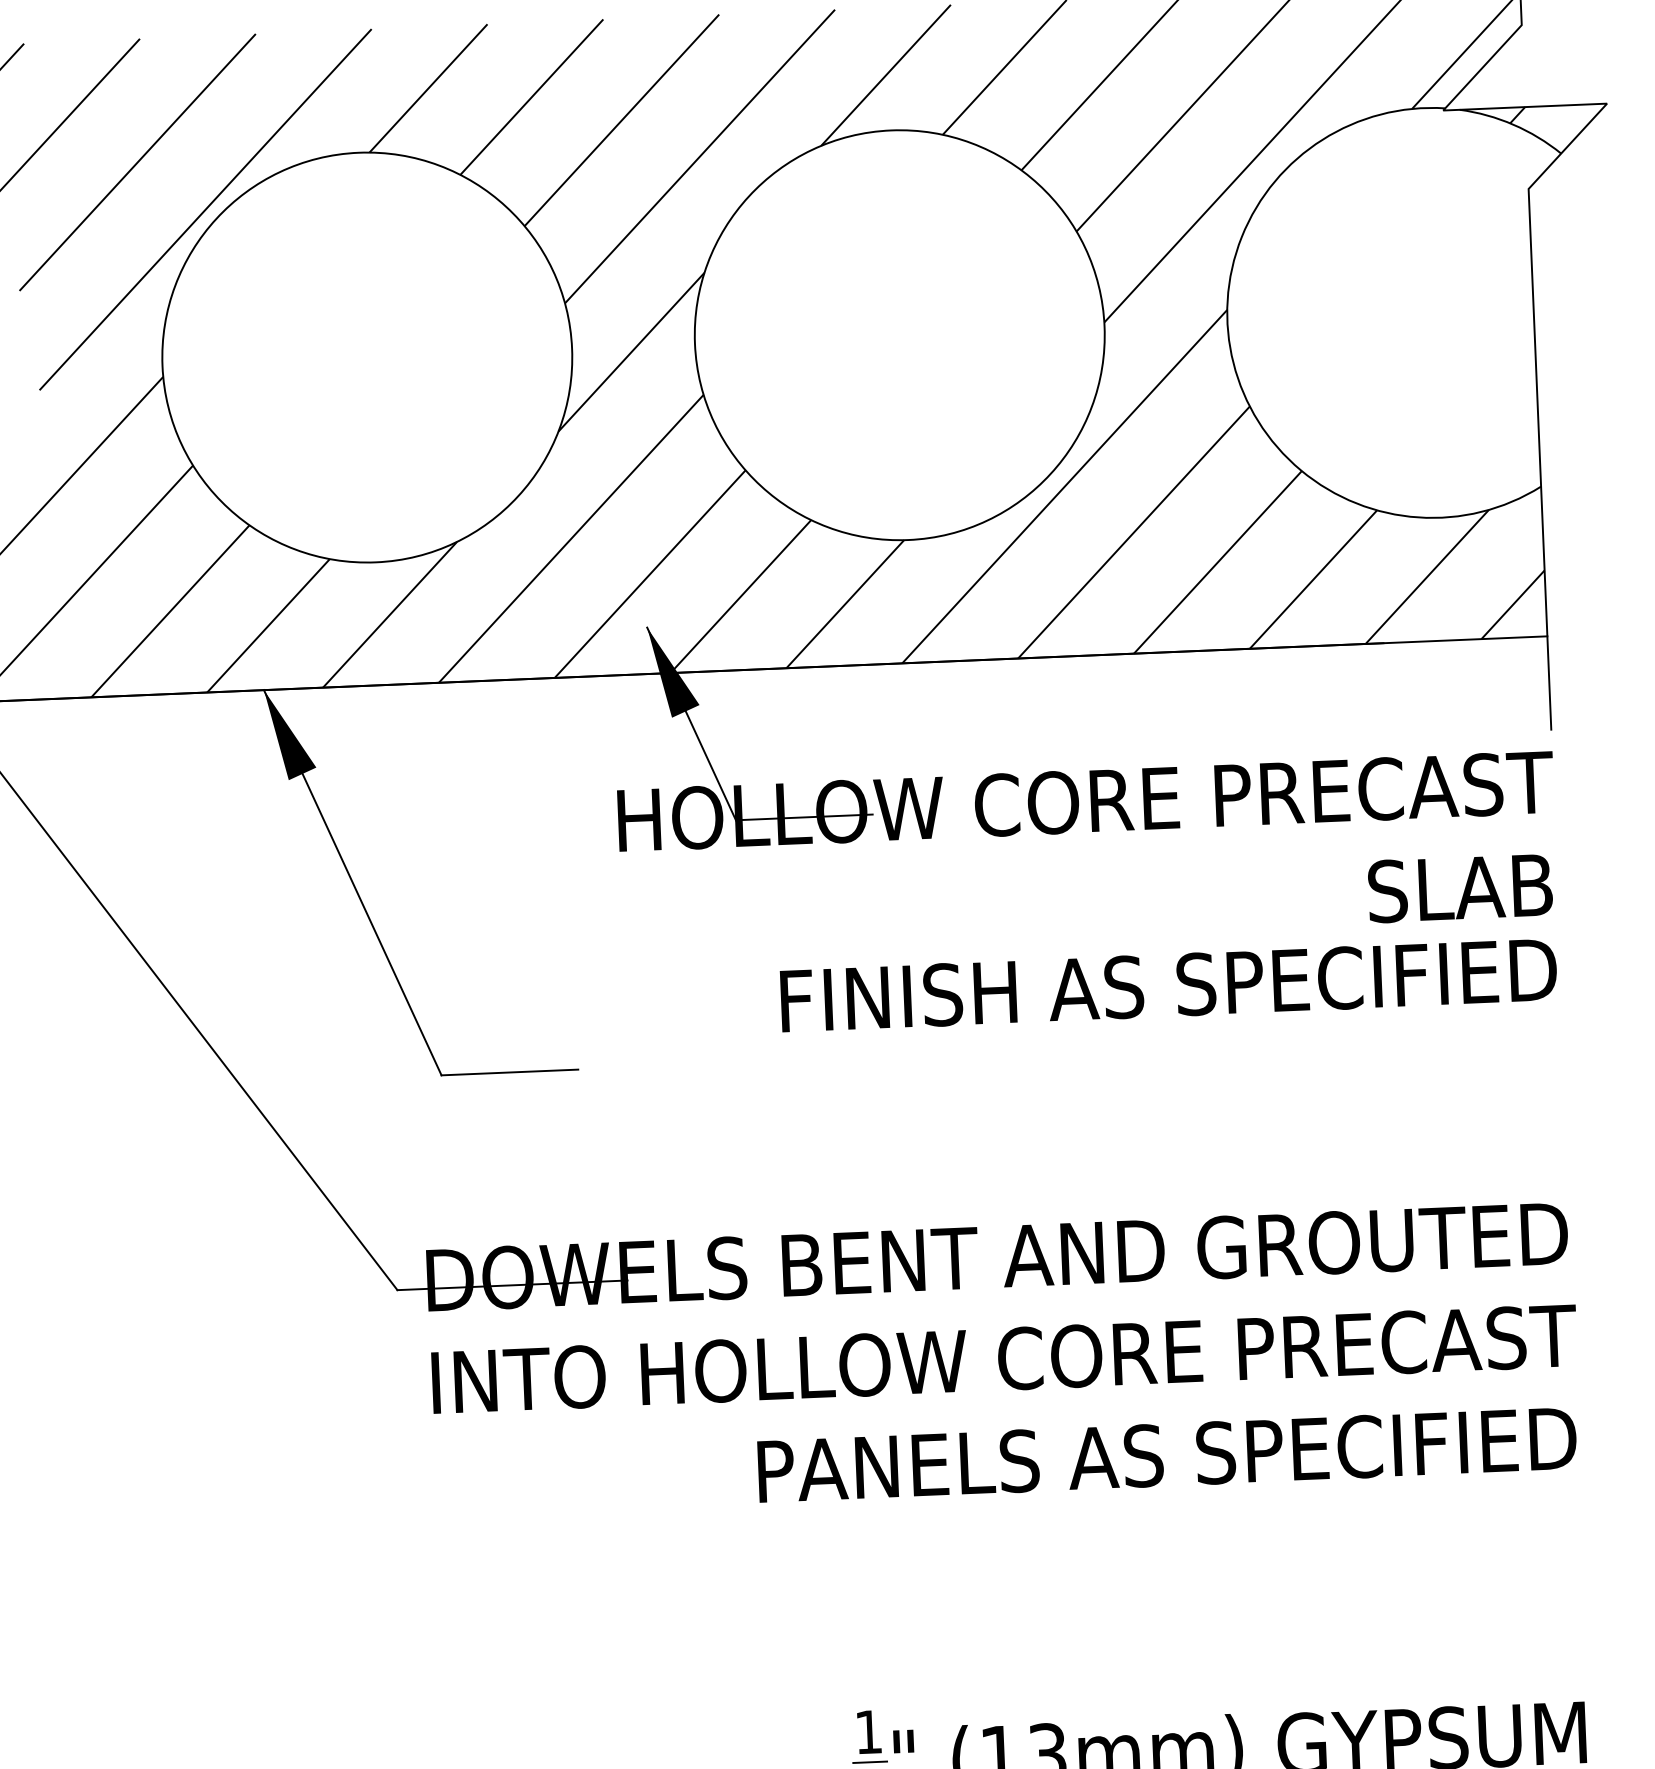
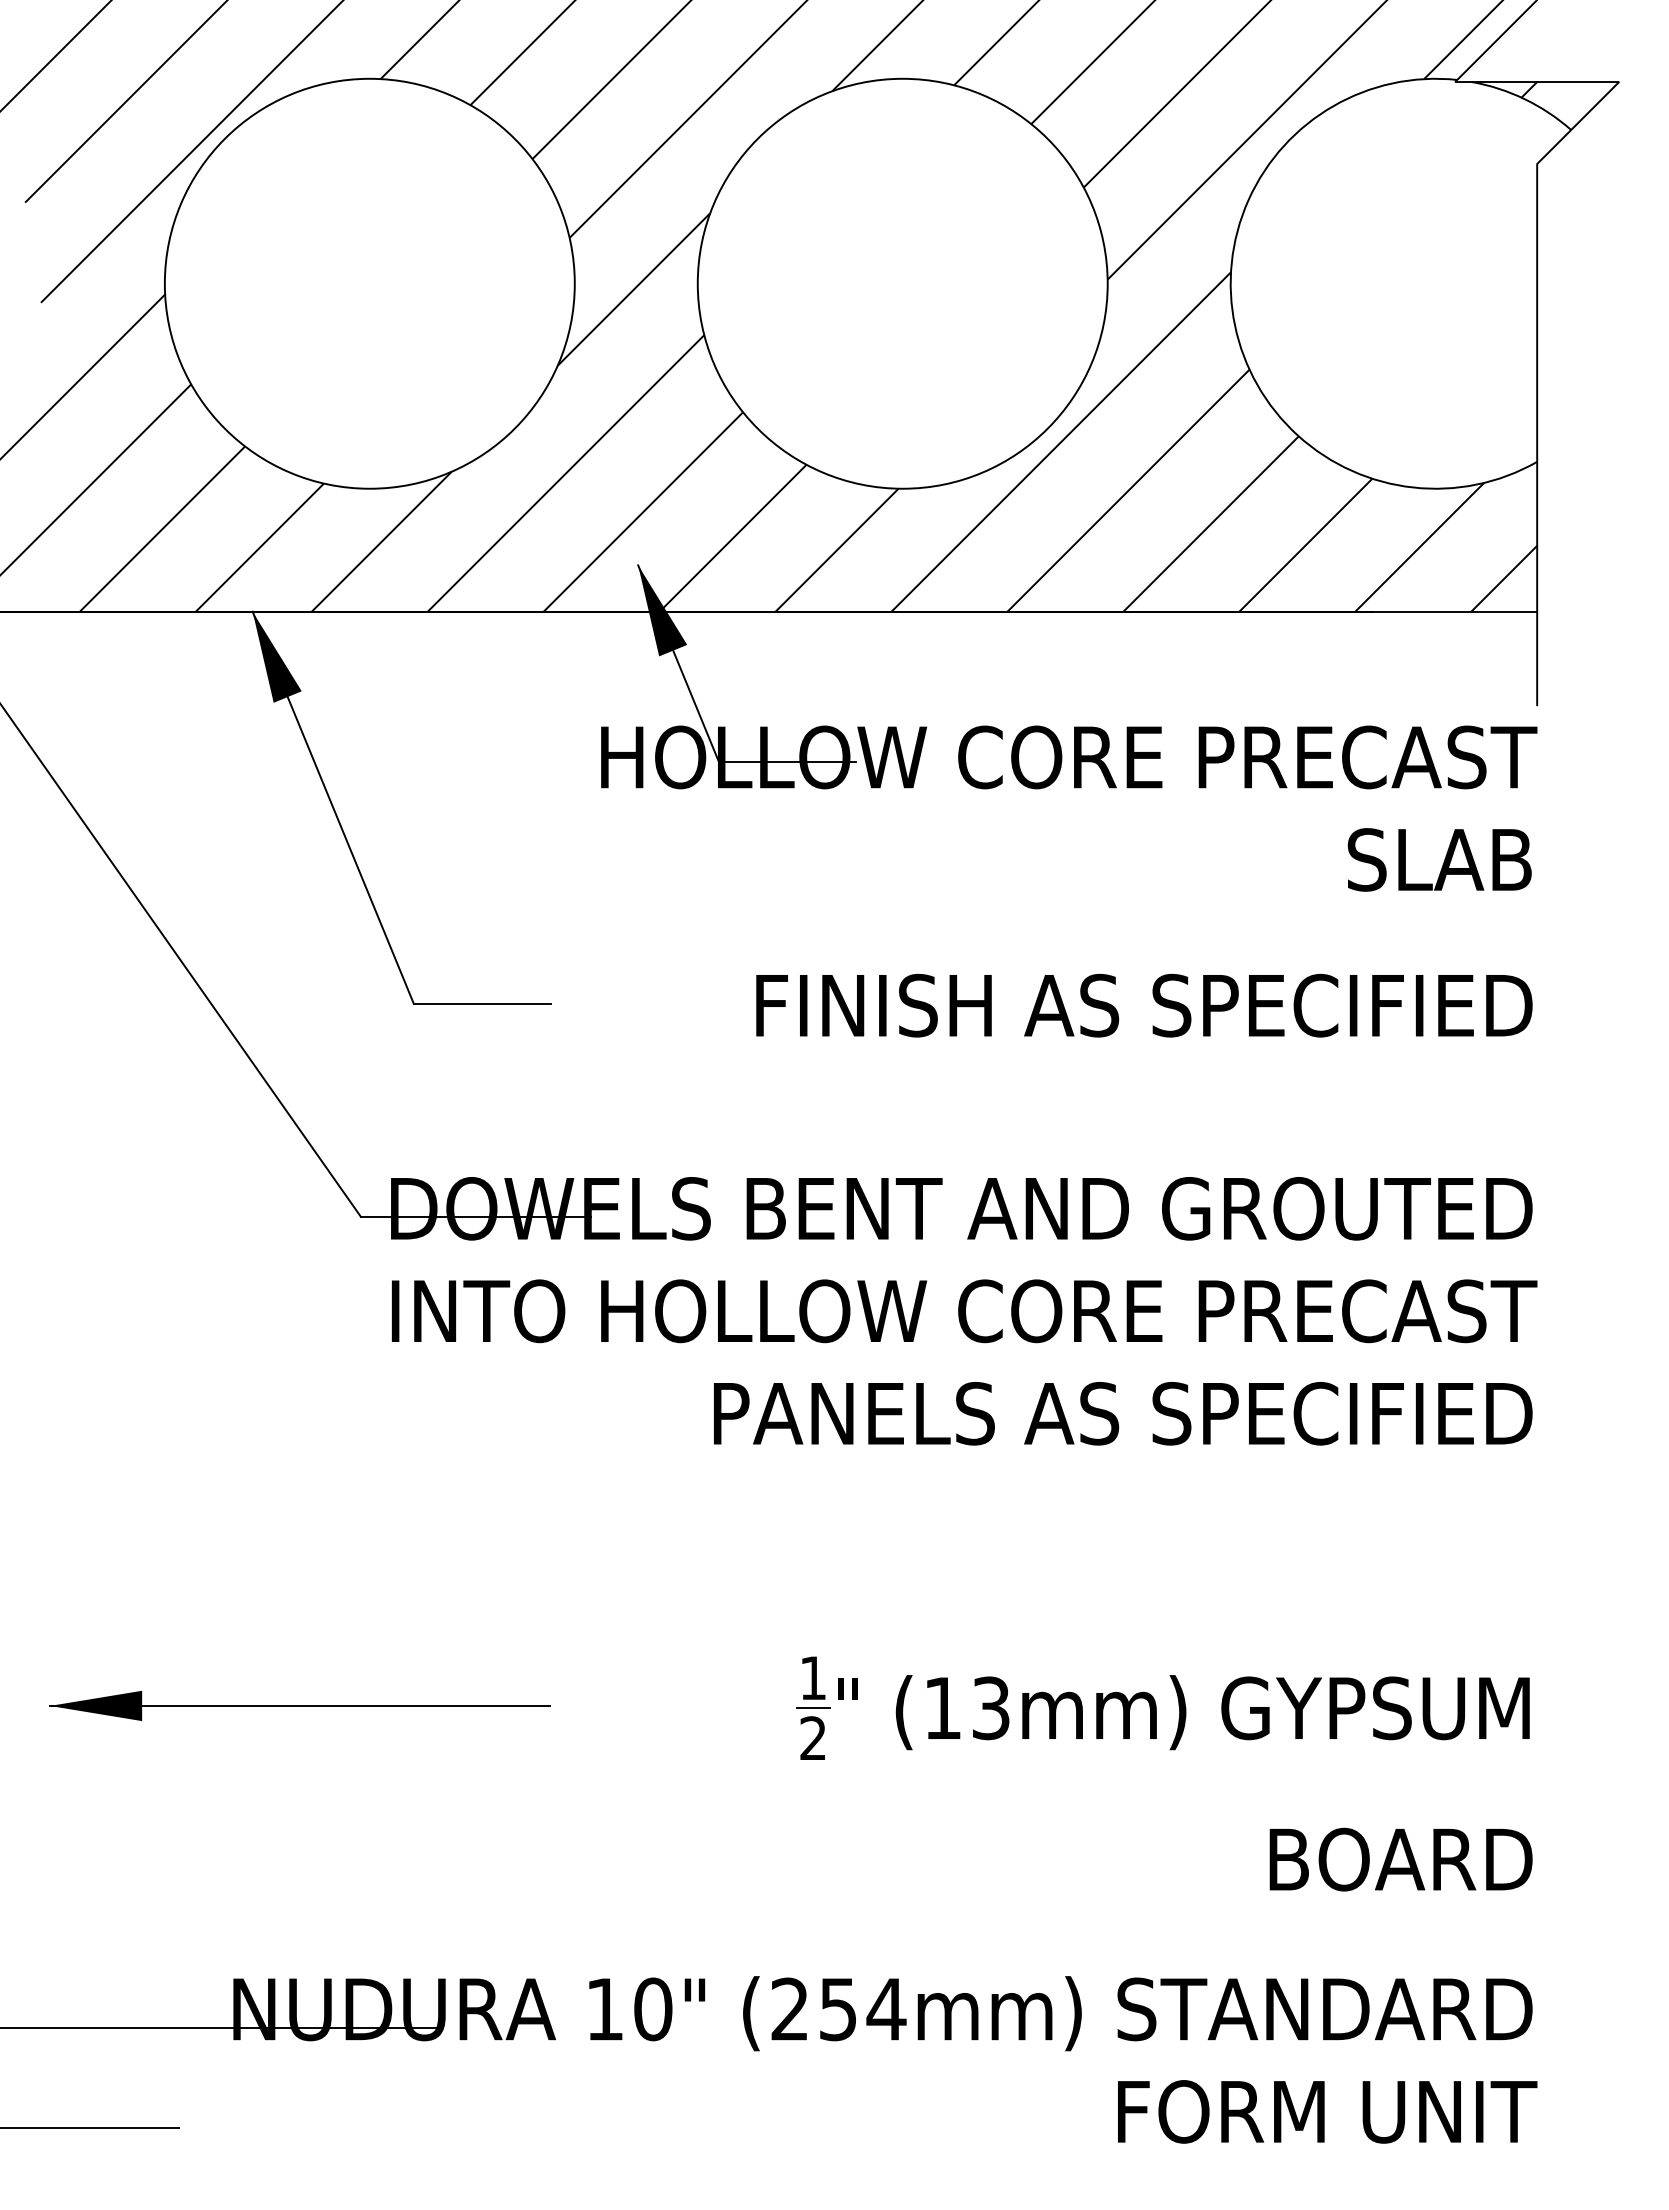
text: (1168, 985) -> (1144, 1005), moved

